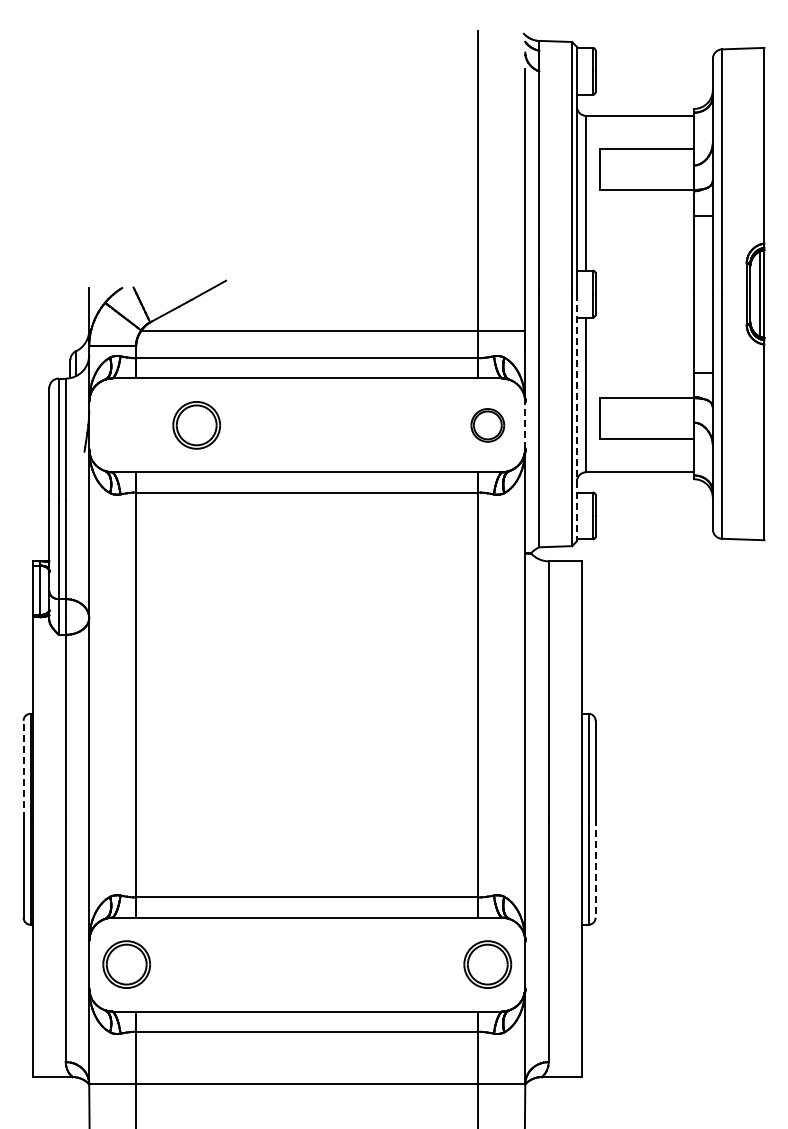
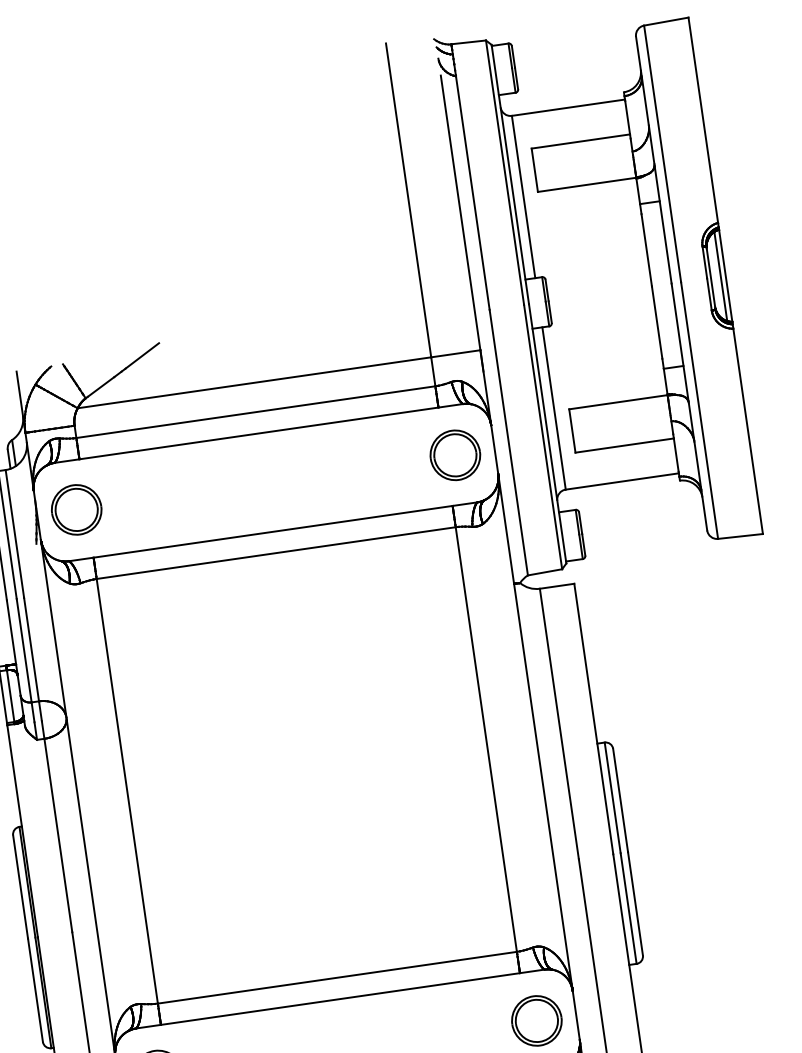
line: (576, 417) -> (547, 433), dashed -> solid
line: (525, 424) -> (494, 448), dashed -> solid
part: (196, 425) -> (76, 510), moved
part: (487, 425) -> (455, 455), size x1.43
line: (23, 769) -> (20, 886), dashed -> solid
line: (595, 868) -> (635, 903), dashed -> solid

